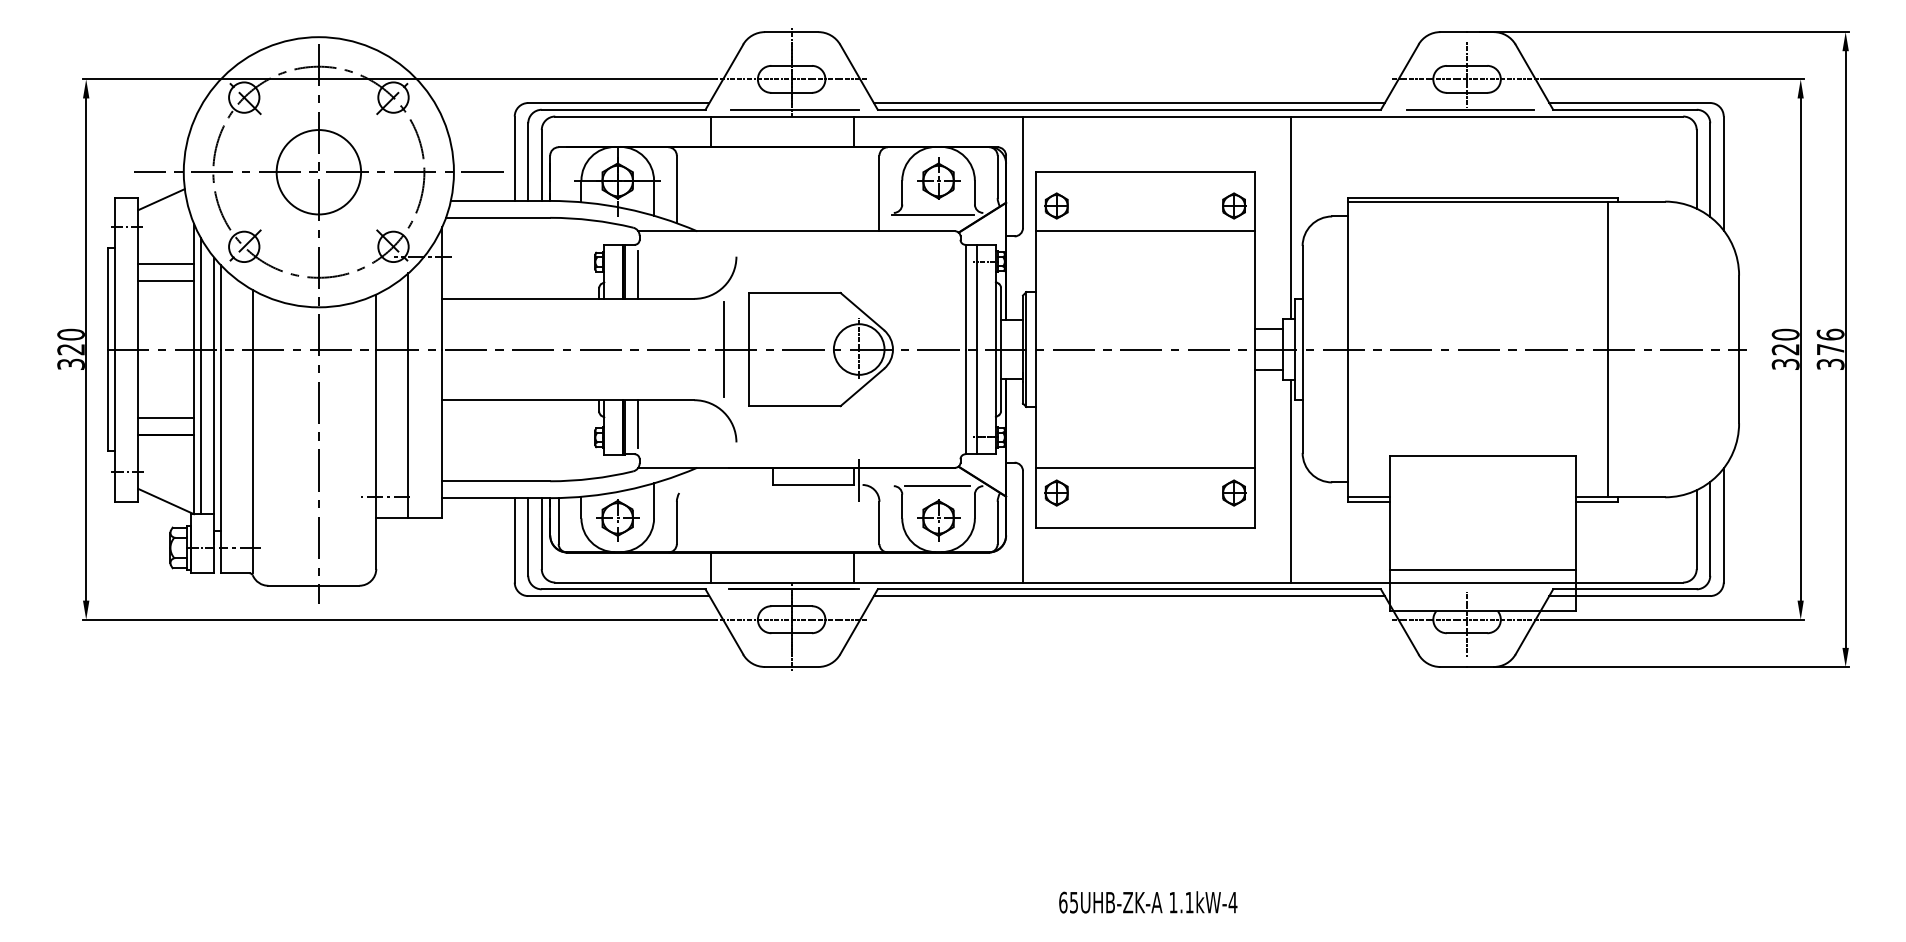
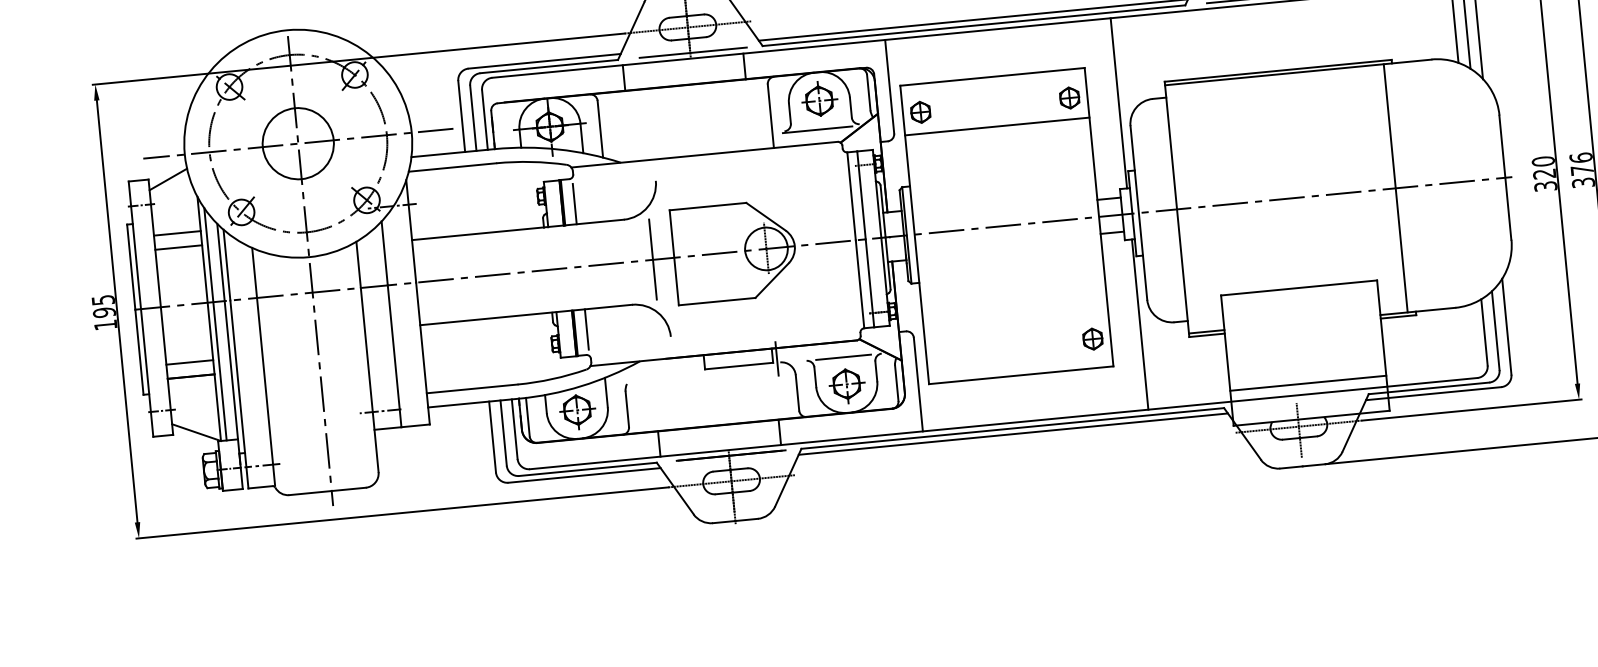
text: (70, 348) -> (103, 311), 320 -> 195
line: (1145, 467) -> (1016, 324), removed
part: (1056, 492) -> (943, 353), removed

